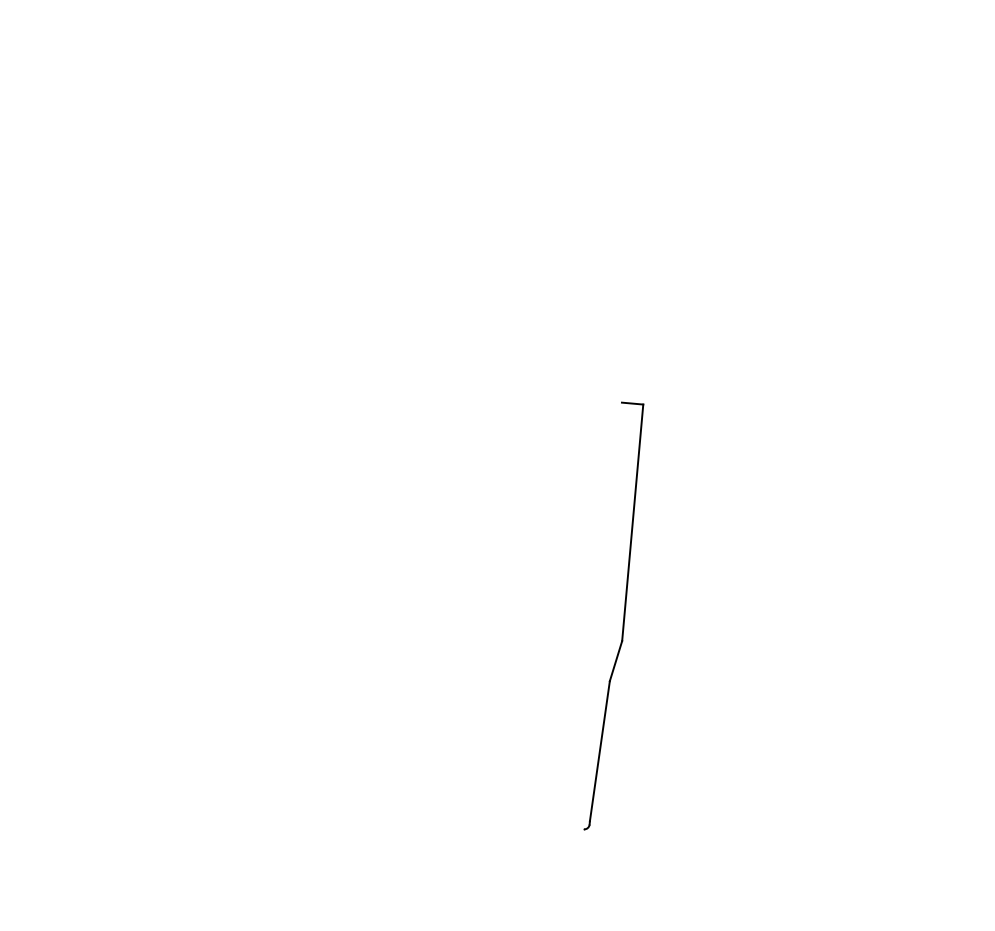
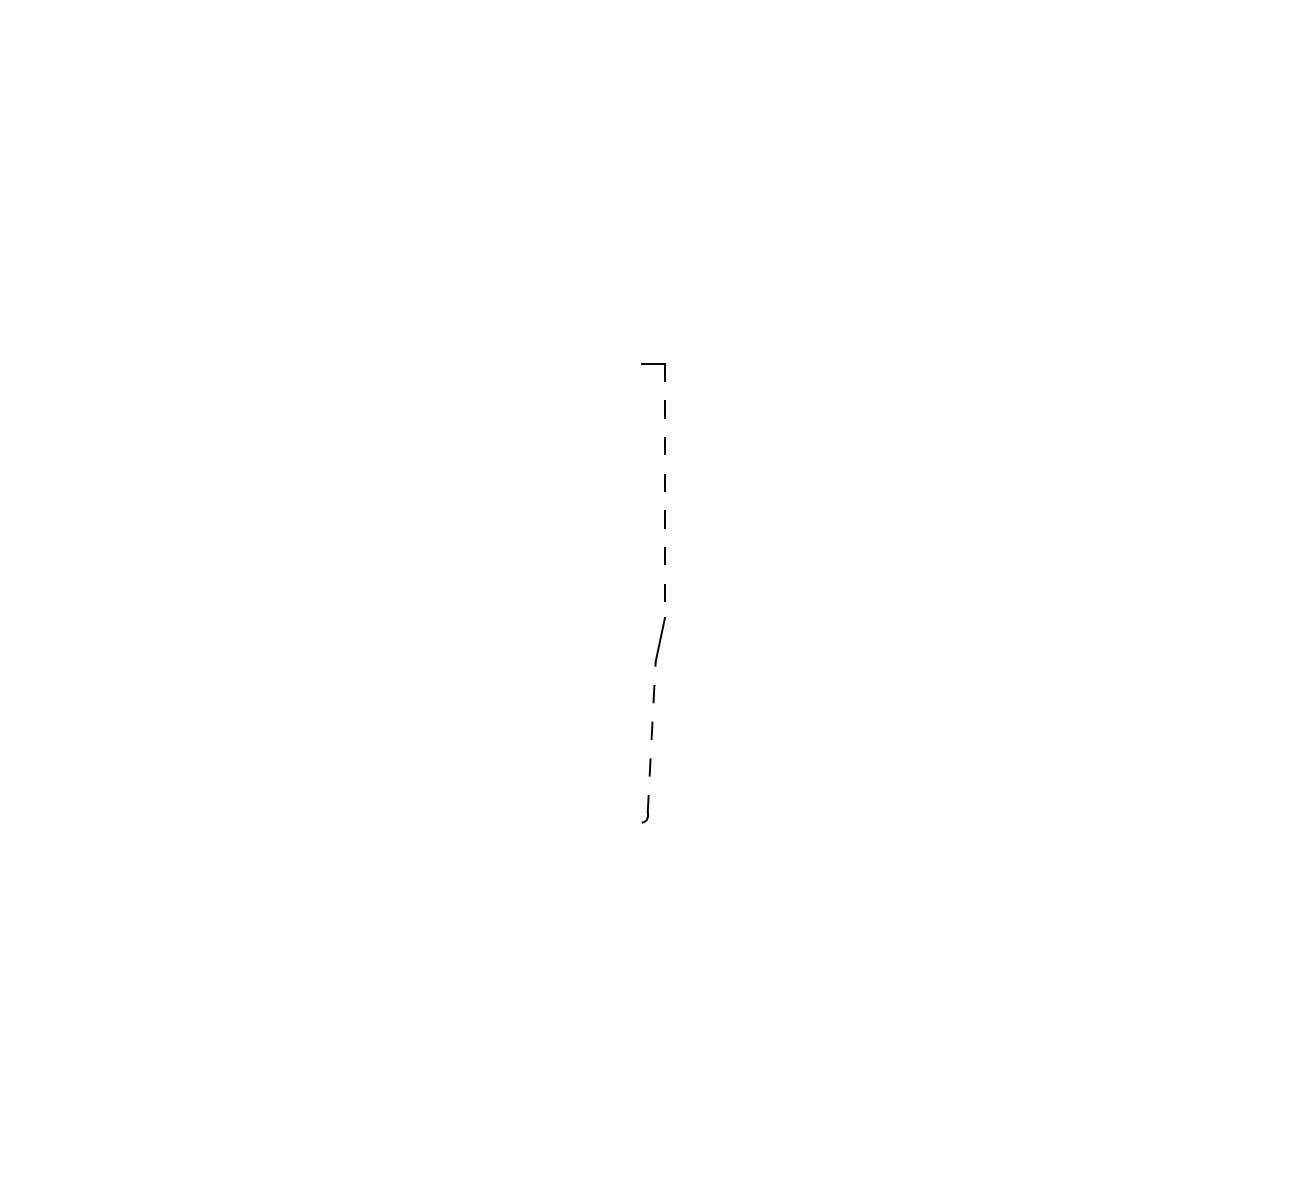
line: (632, 523) -> (664, 491), solid -> dashed
line: (599, 751) -> (651, 737), solid -> dashed

